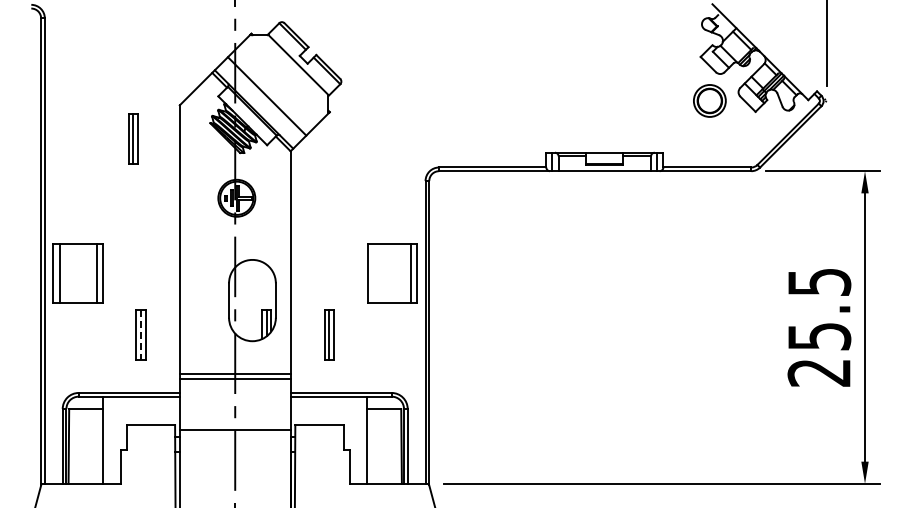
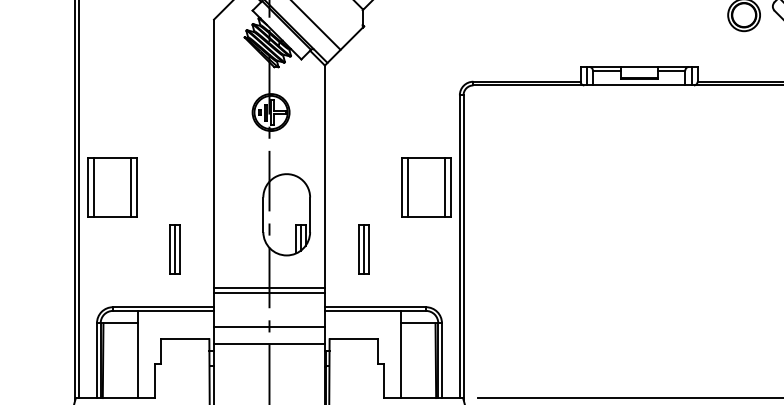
part: (133, 138) -> (167, 52), removed
line: (373, 273) -> (407, 187), added
line: (140, 335) -> (174, 249), dashed -> solid
line: (234, 413) -> (268, 327), added

